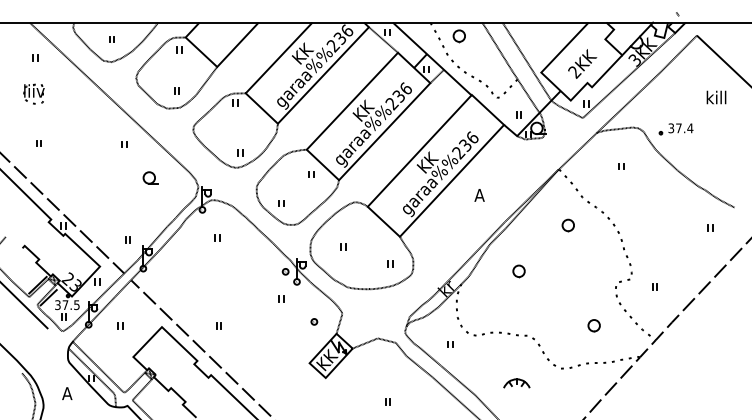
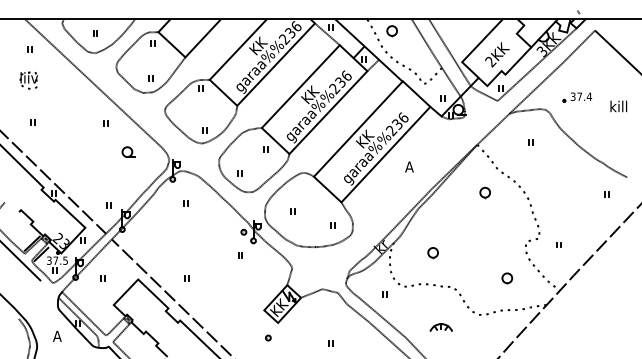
text: (716, 97) -> (618, 106), moved
part: (676, 129) -> (577, 97), moved
part: (518, 272) -> (432, 253), moved
part: (314, 321) -> (268, 337), moved

